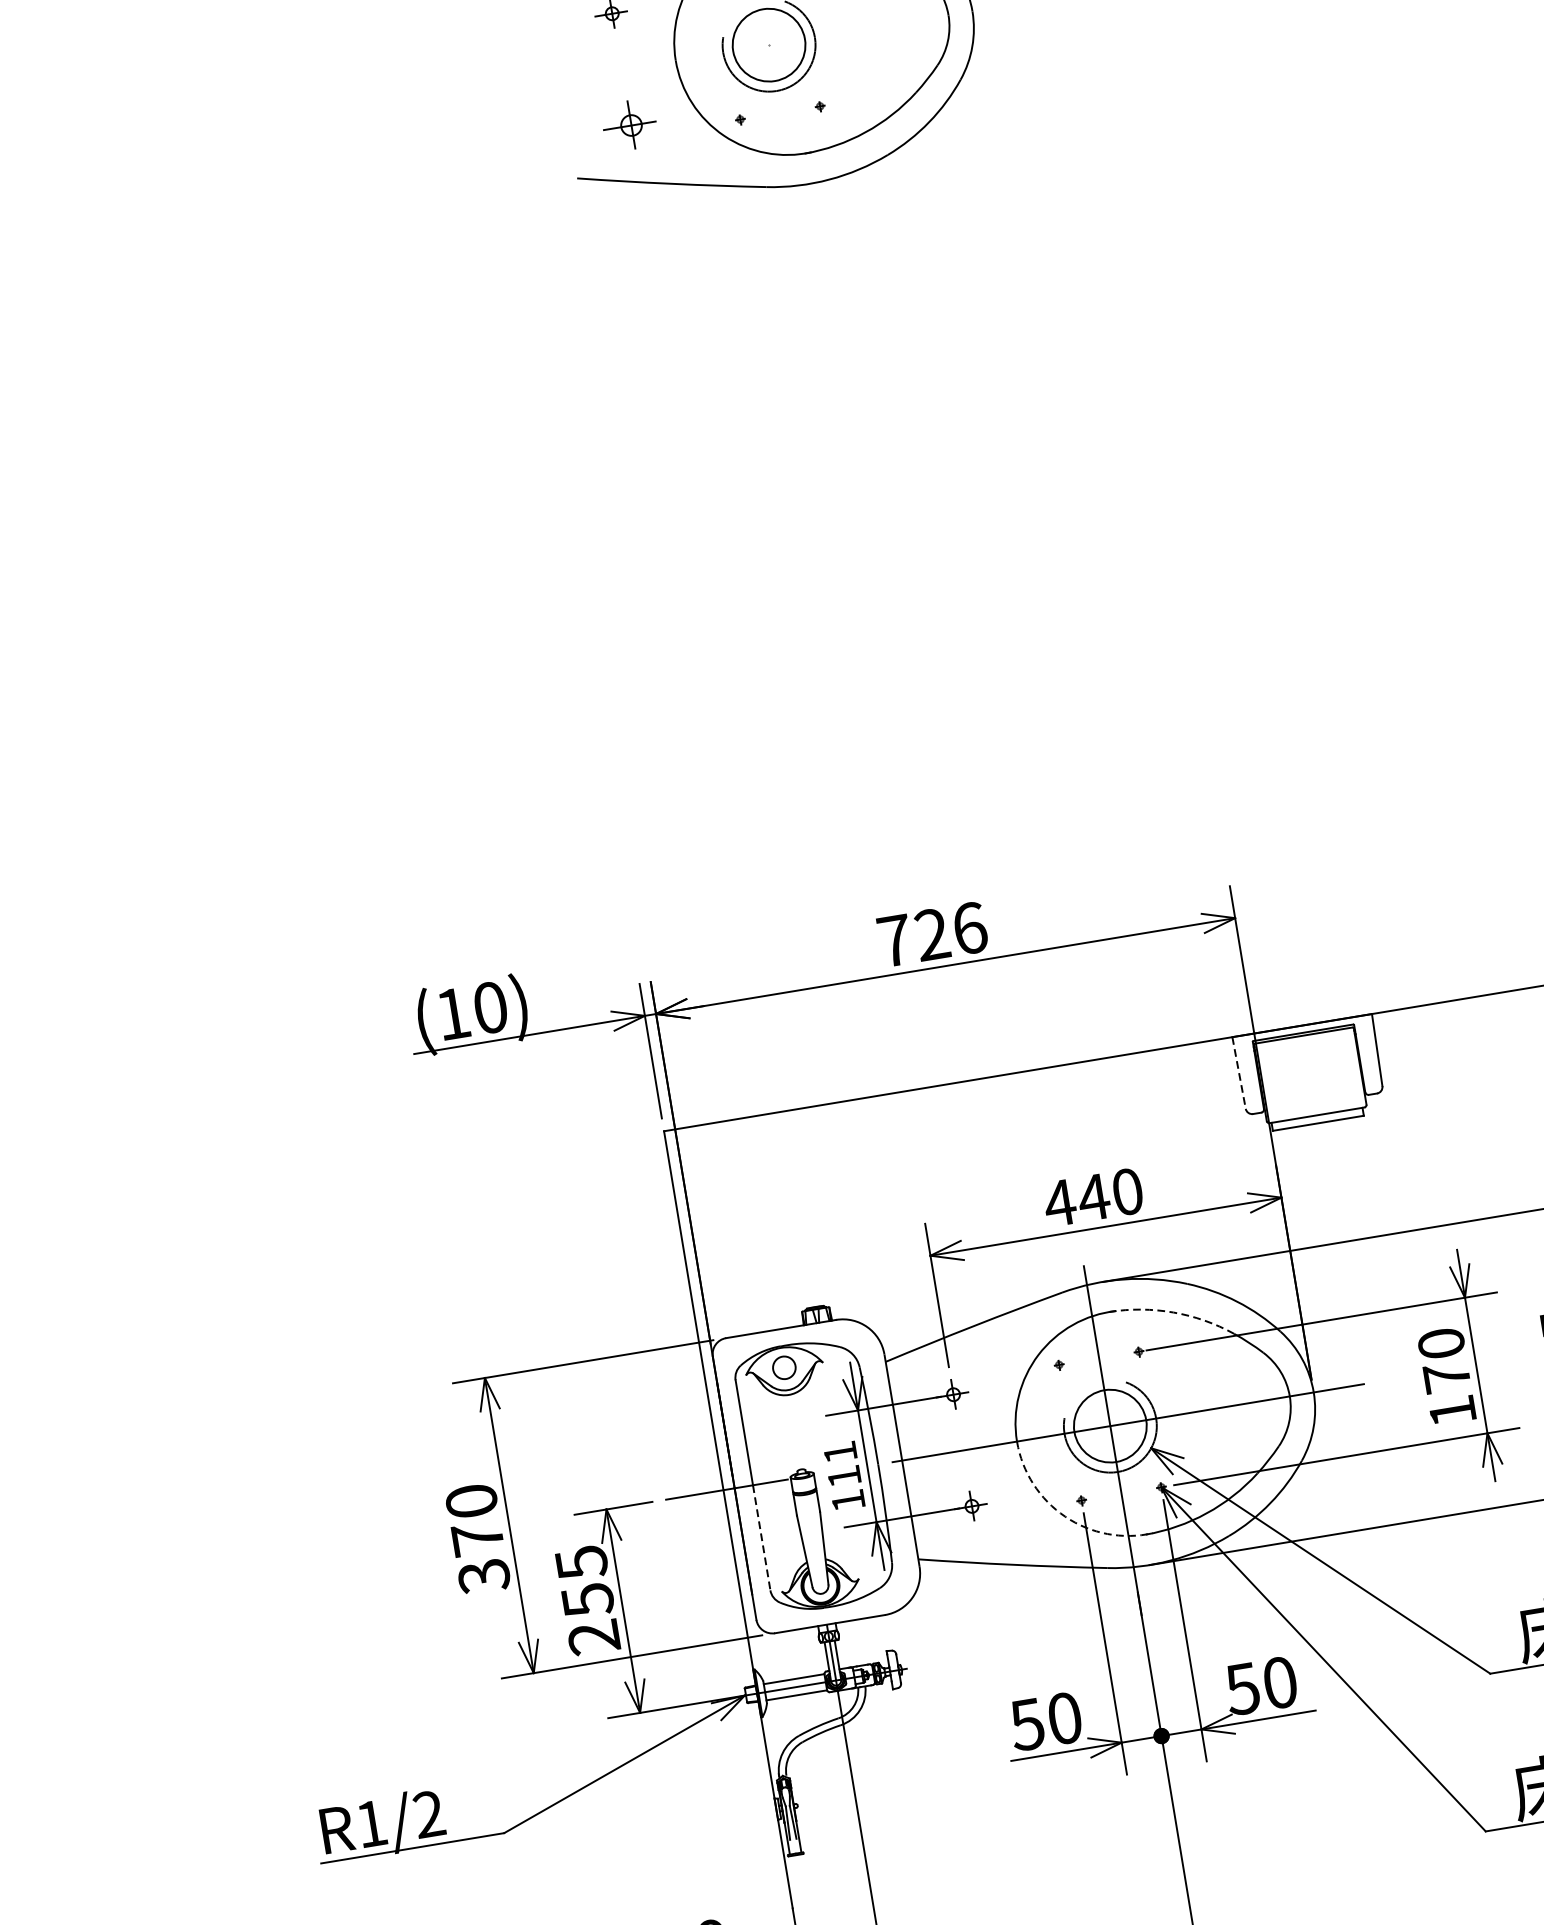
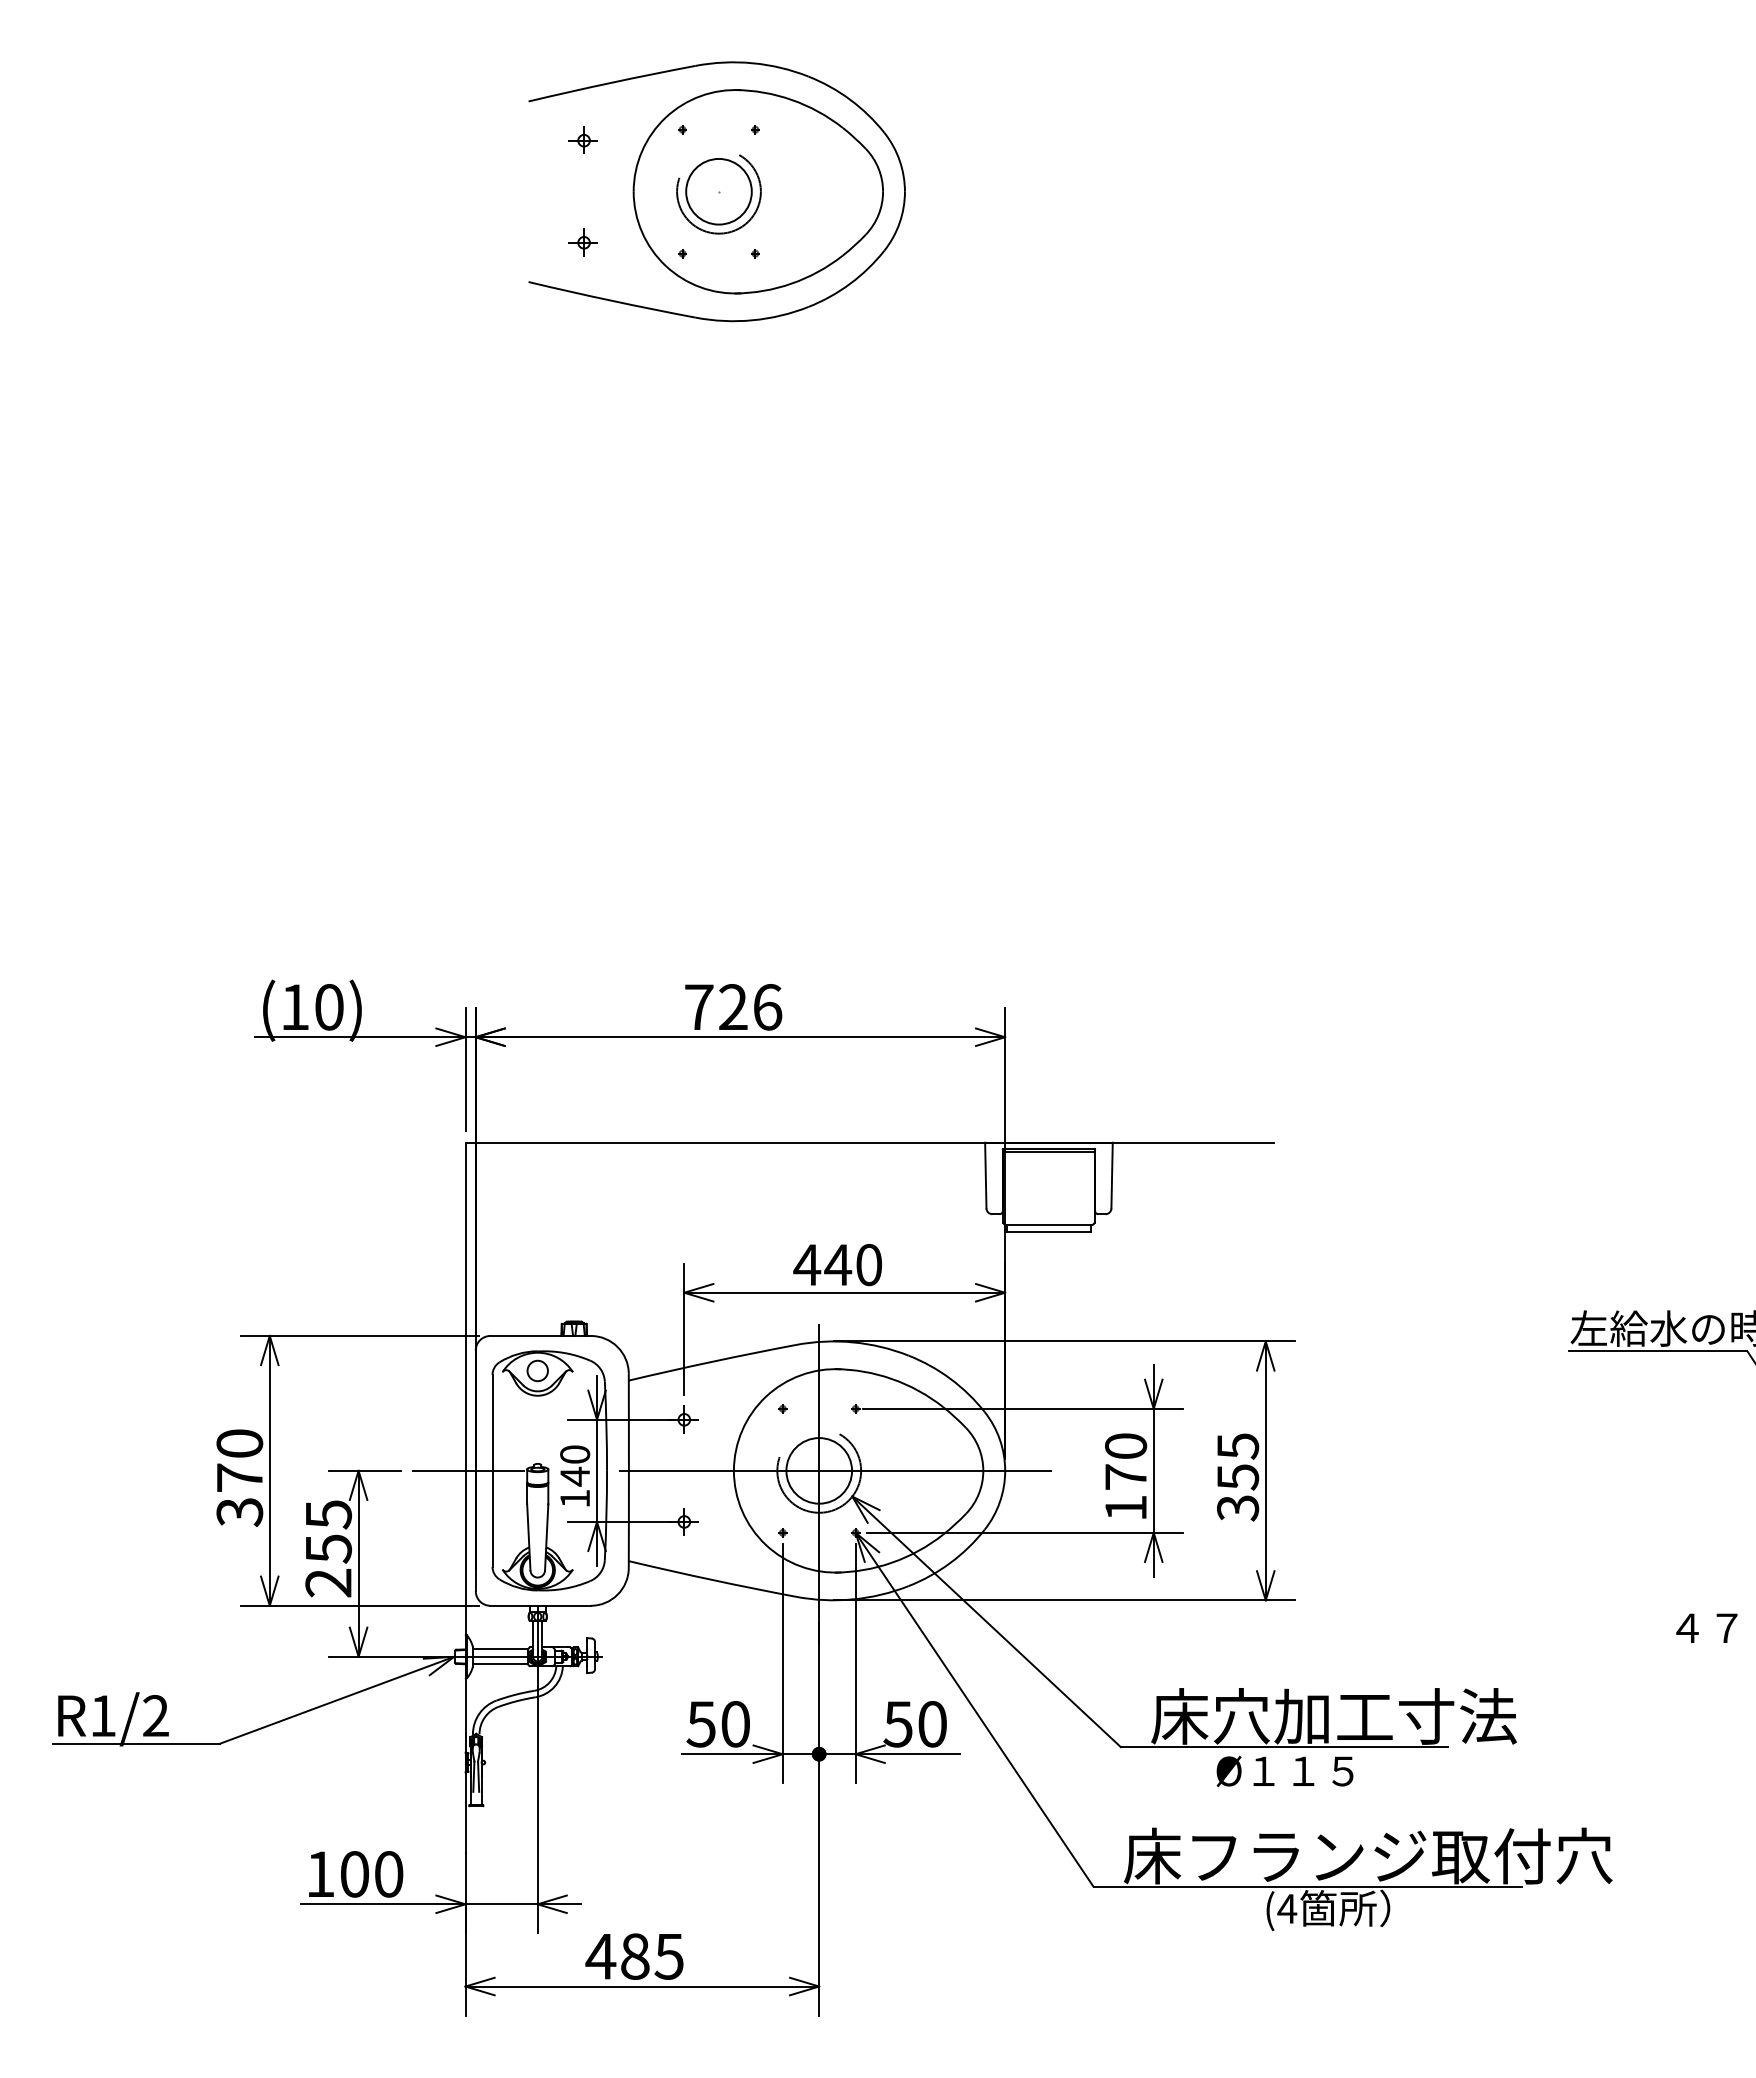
part: (628, 125) -> (582, 242), size x0.62
line: (1238, 1072) -> (985, 1175), dashed -> solid
arc: (1173, 1312) -> (892, 1379), dashed -> solid
text: (842, 1464) -> (575, 1465), 111 -> 140
arc: (1064, 1516) -> (765, 1544), dashed -> solid
line: (761, 1538) -> (492, 1519), dashed -> solid

